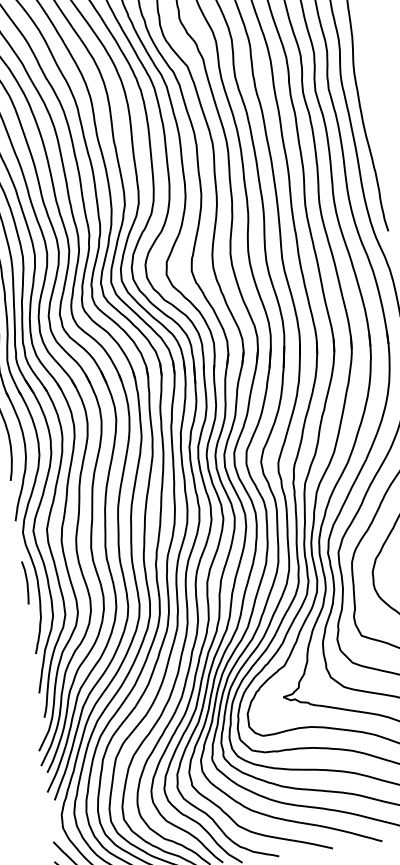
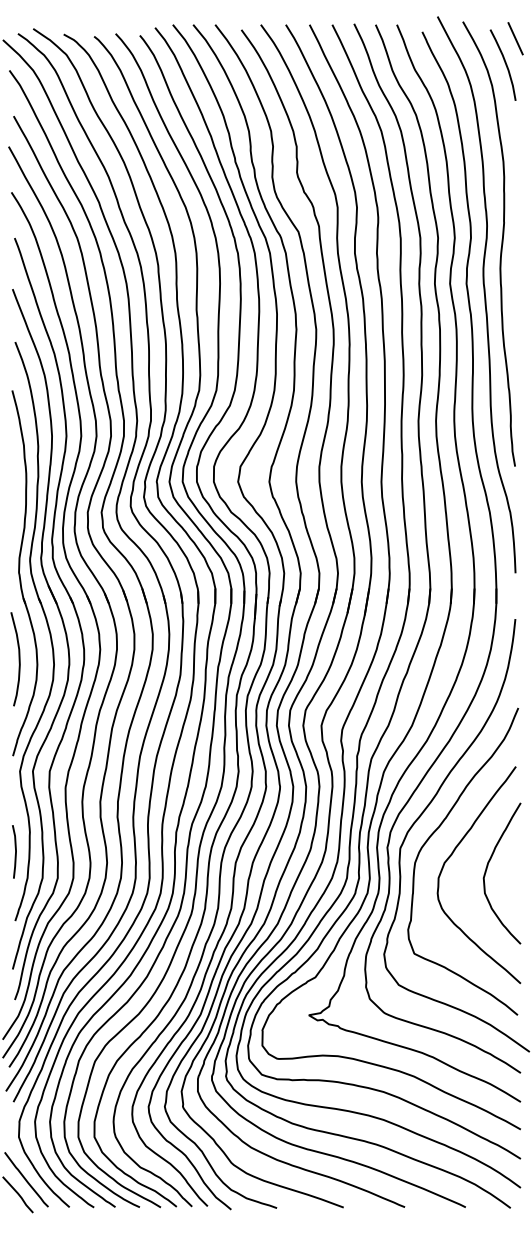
line: (26, 582) -> (15, 851), moved

